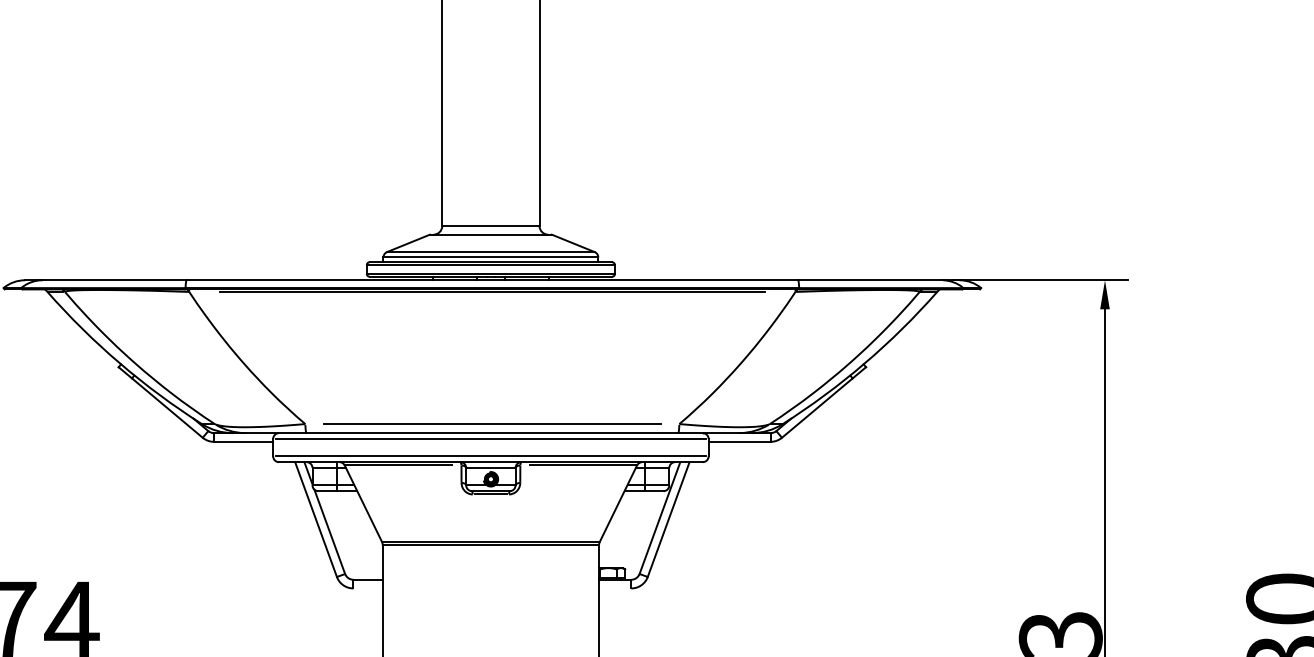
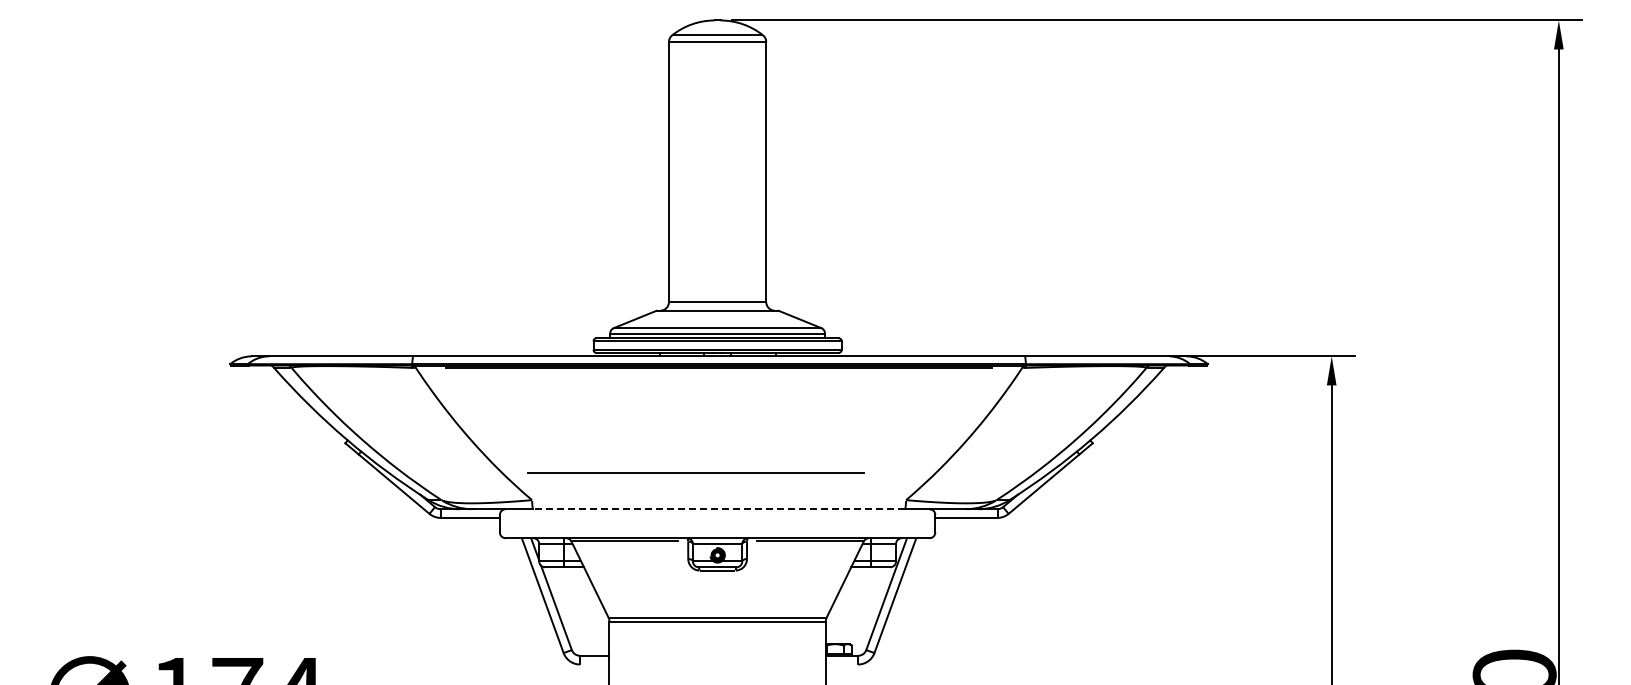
line: (491, 423) -> (695, 472), moved
line: (491, 433) -> (718, 509), solid -> dashed
line: (490, 439) -> (717, 515), removed
line: (490, 456) -> (717, 532), removed

